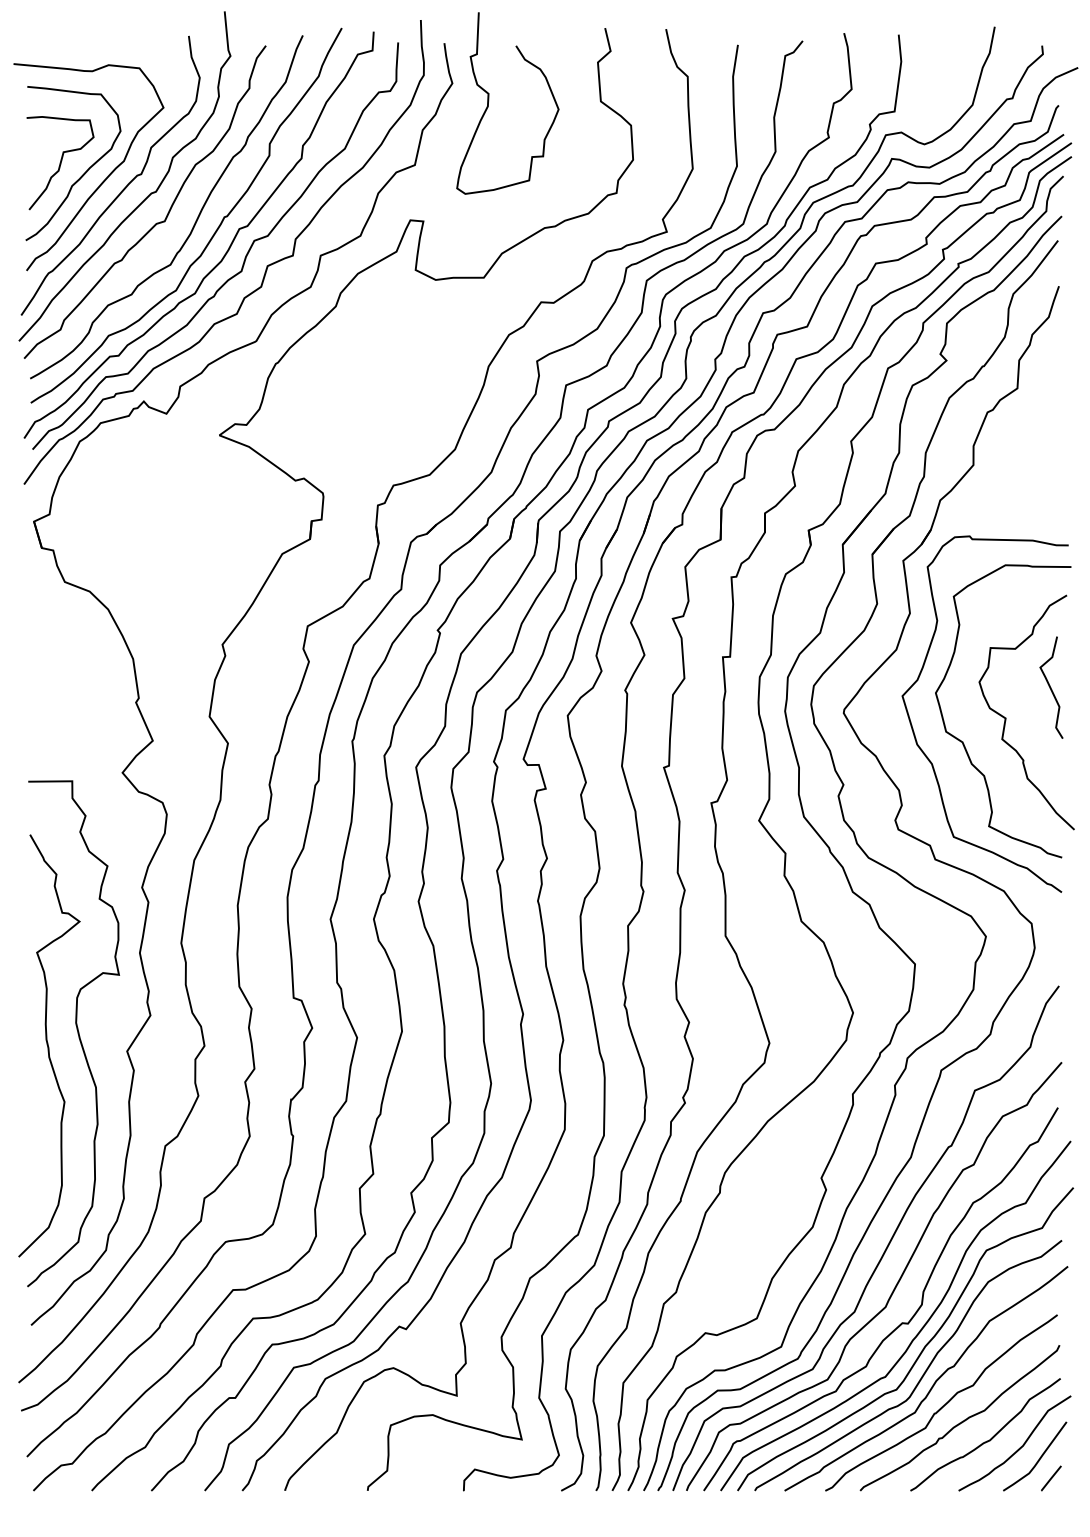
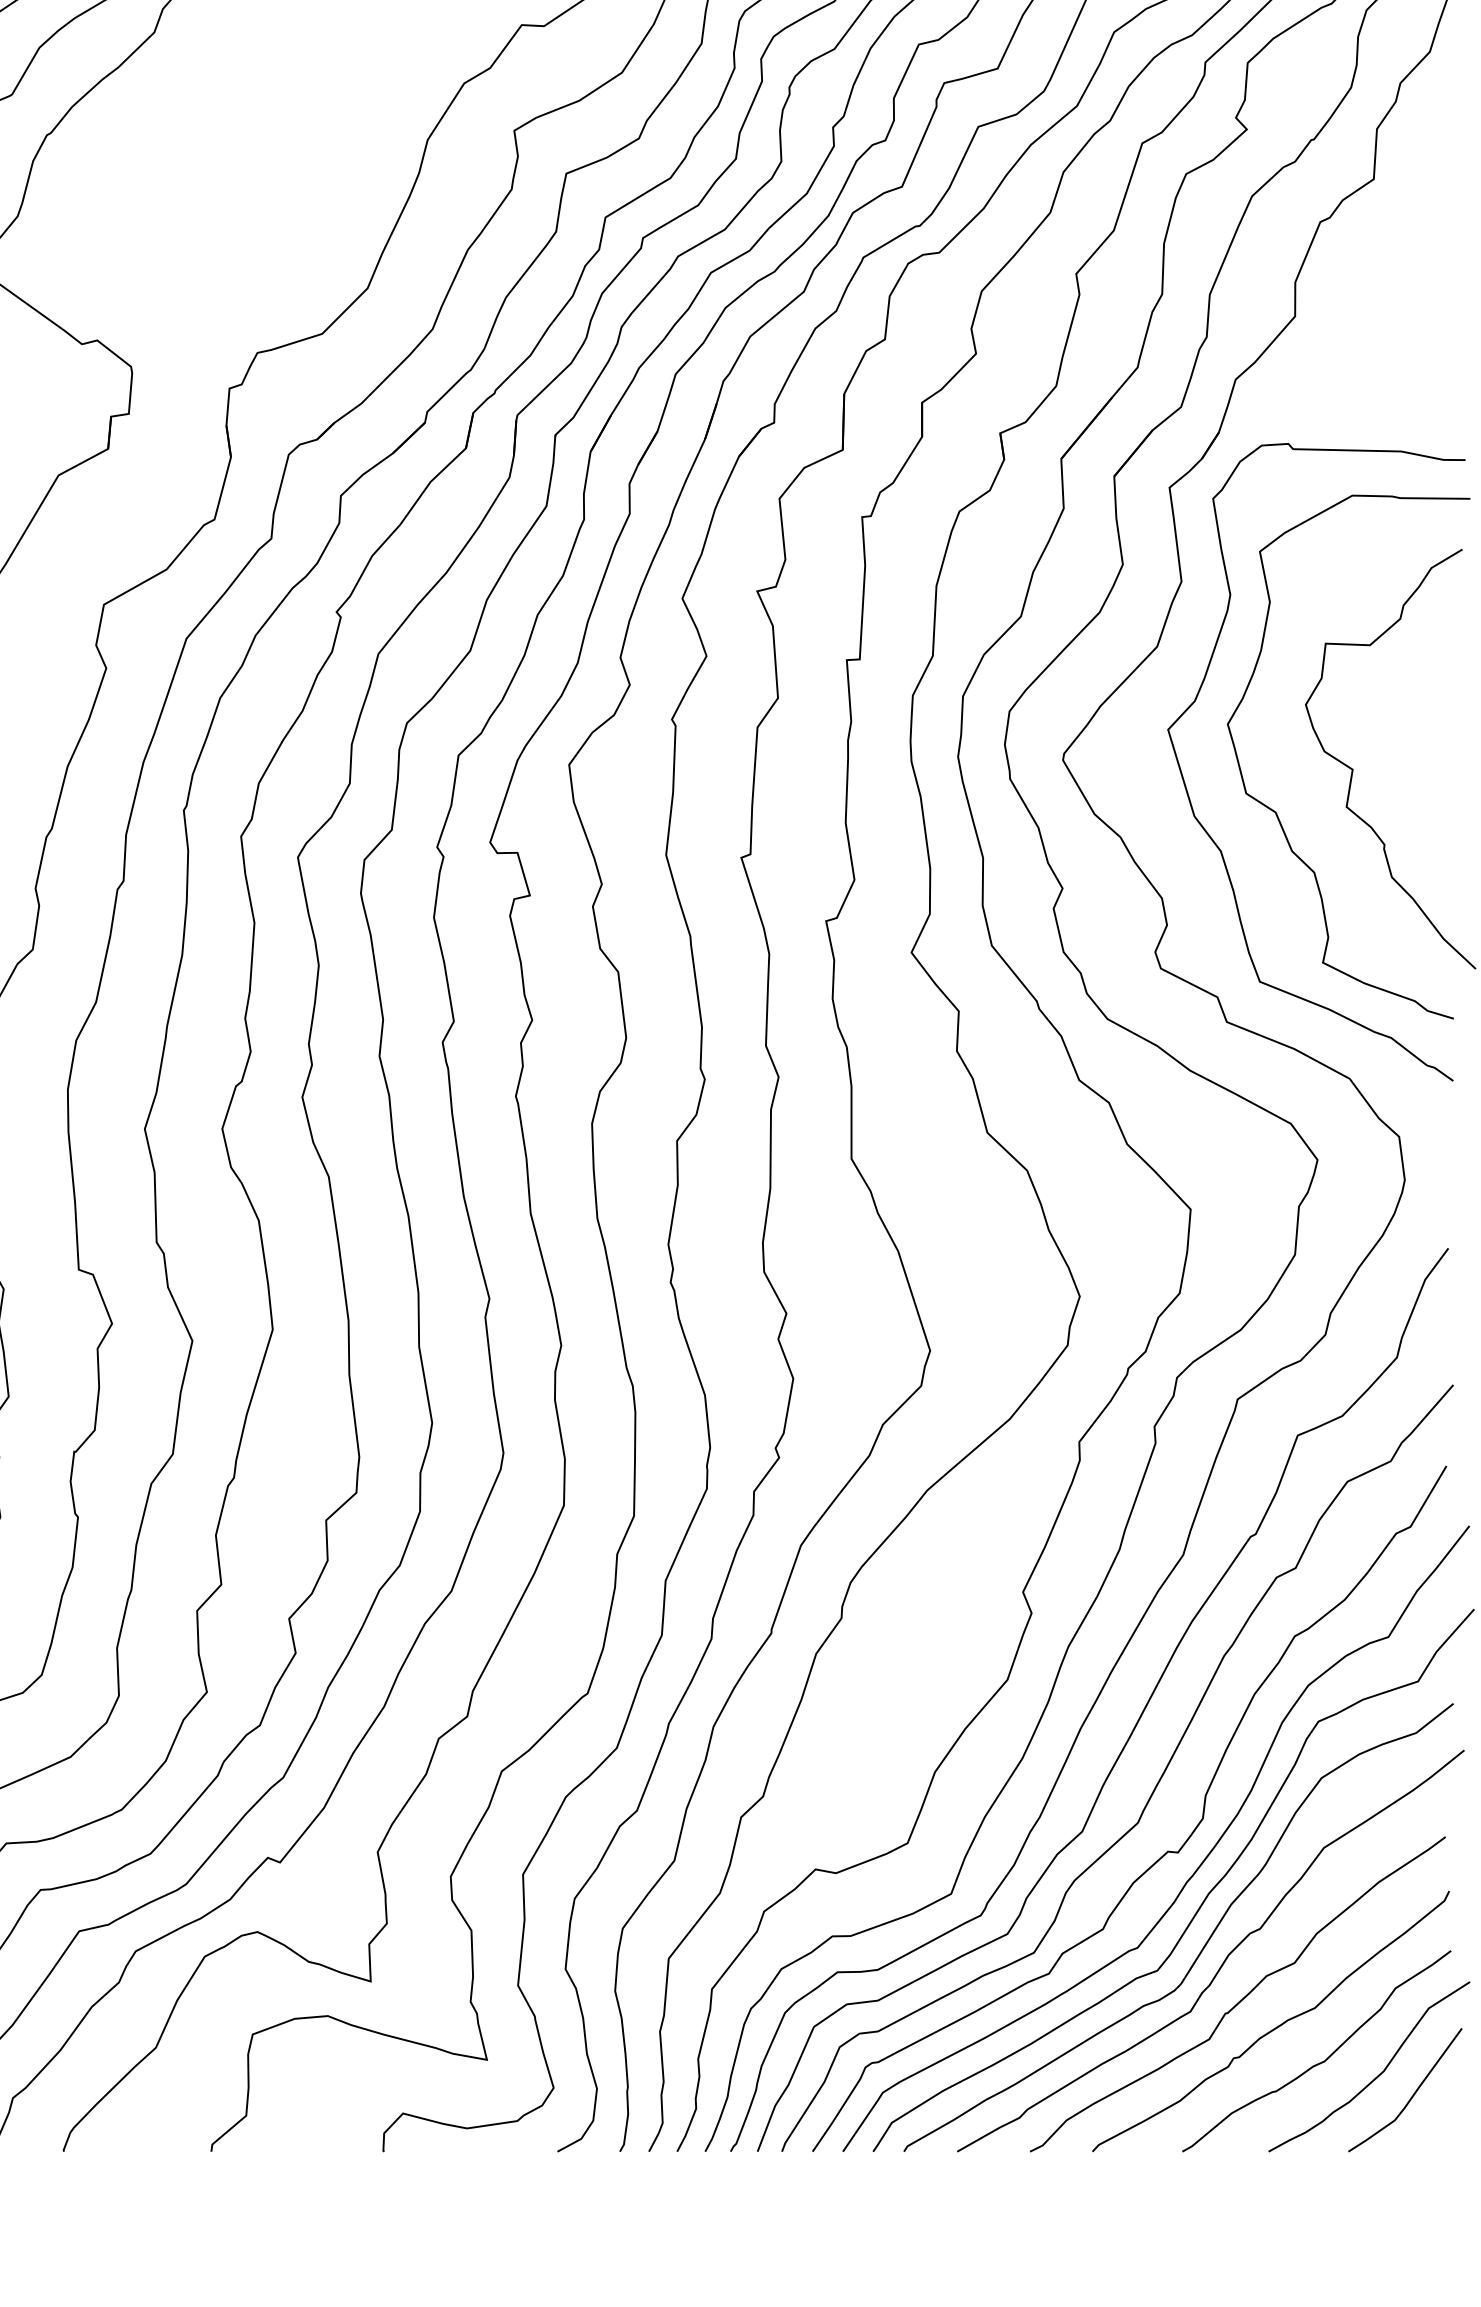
curve: (1051, 687) -> (1434, 714), removed
line: (1051, 1478) -> (1434, 2129), removed

